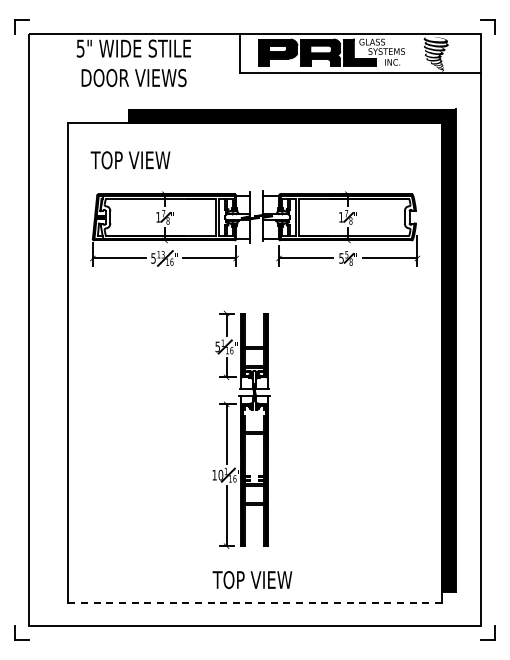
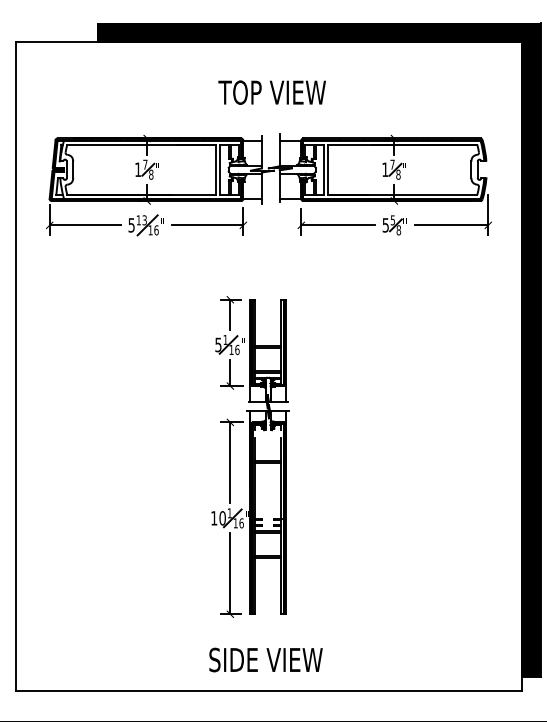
text: (130, 160) -> (272, 92), moved
text: (252, 580) -> (265, 660), TOP VIEW -> SIDE VIEW
line: (254, 602) -> (268, 690), dashed -> solid

